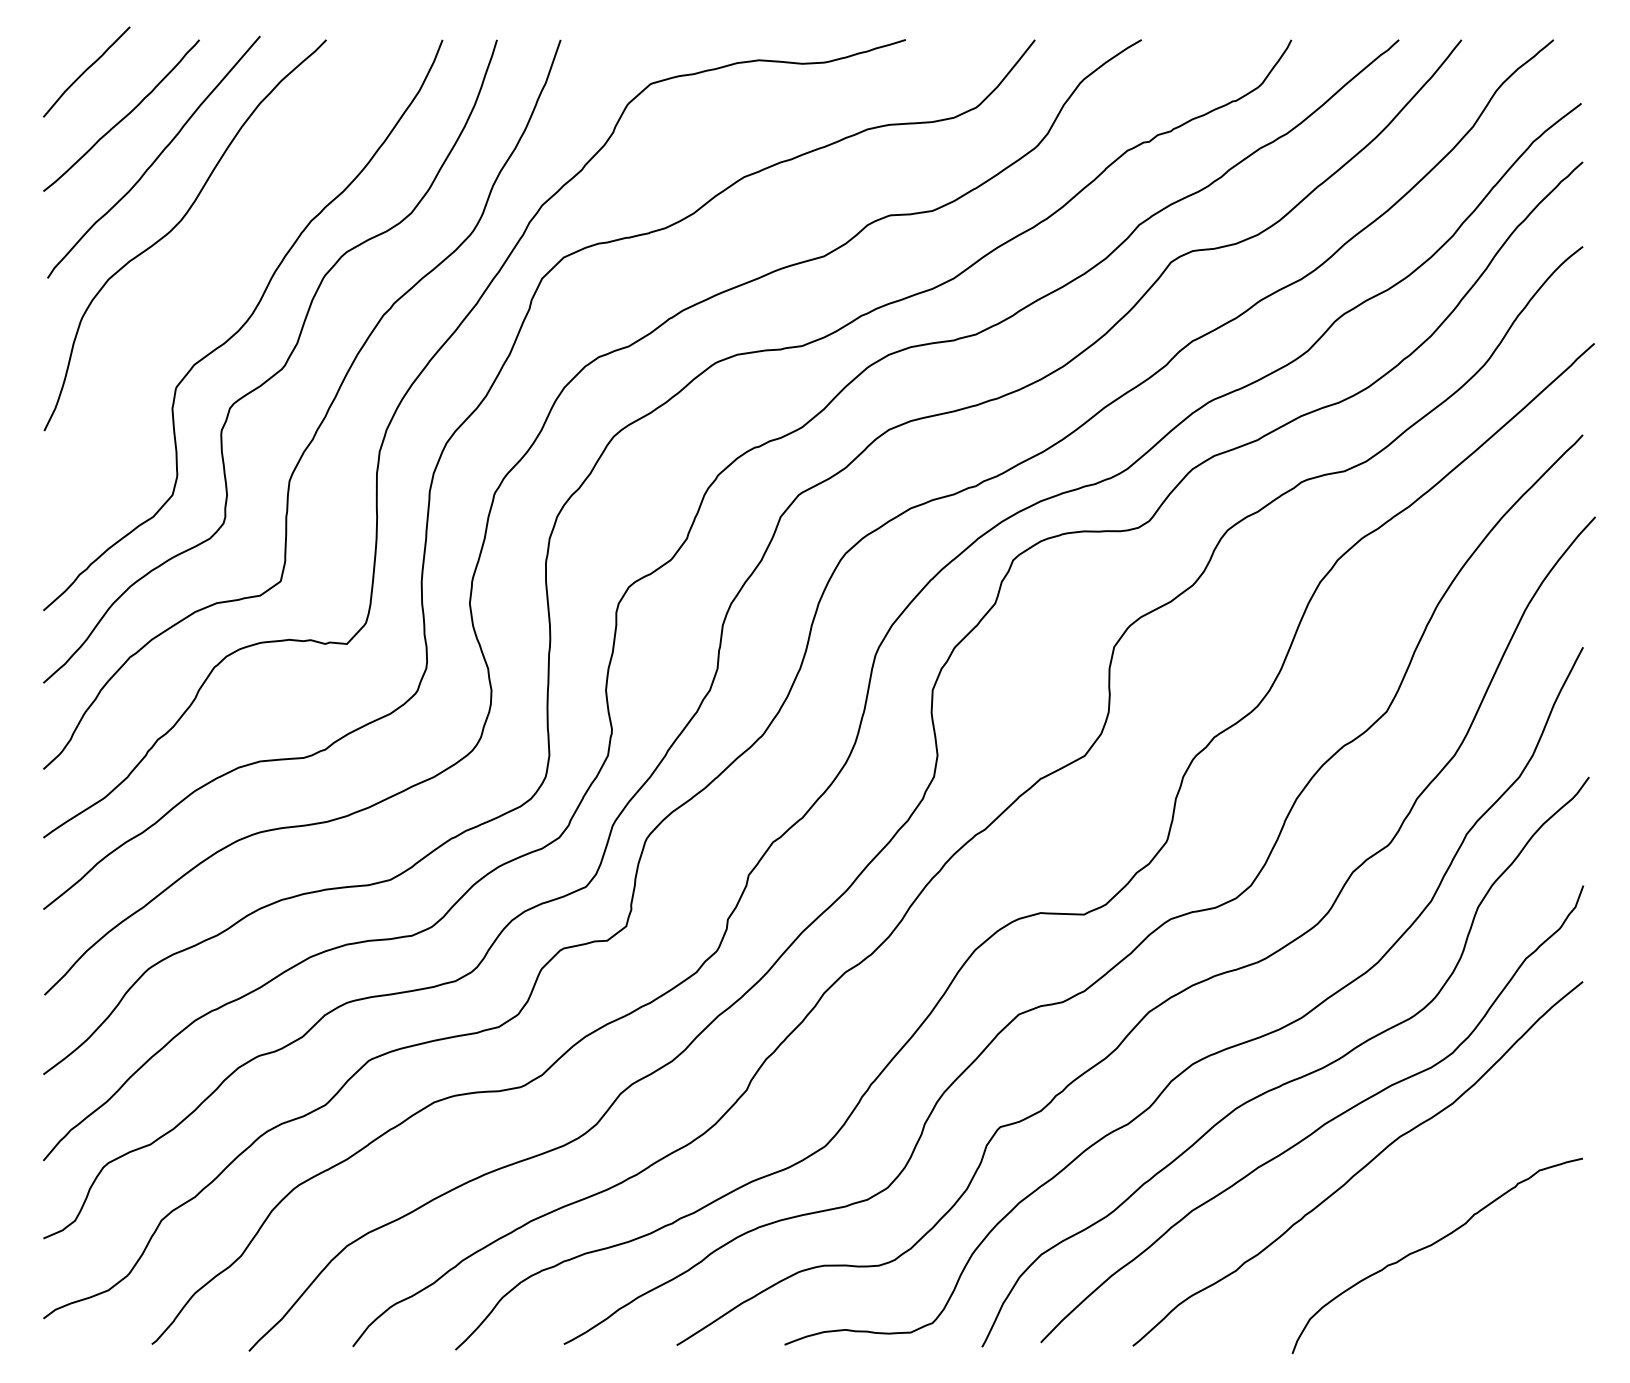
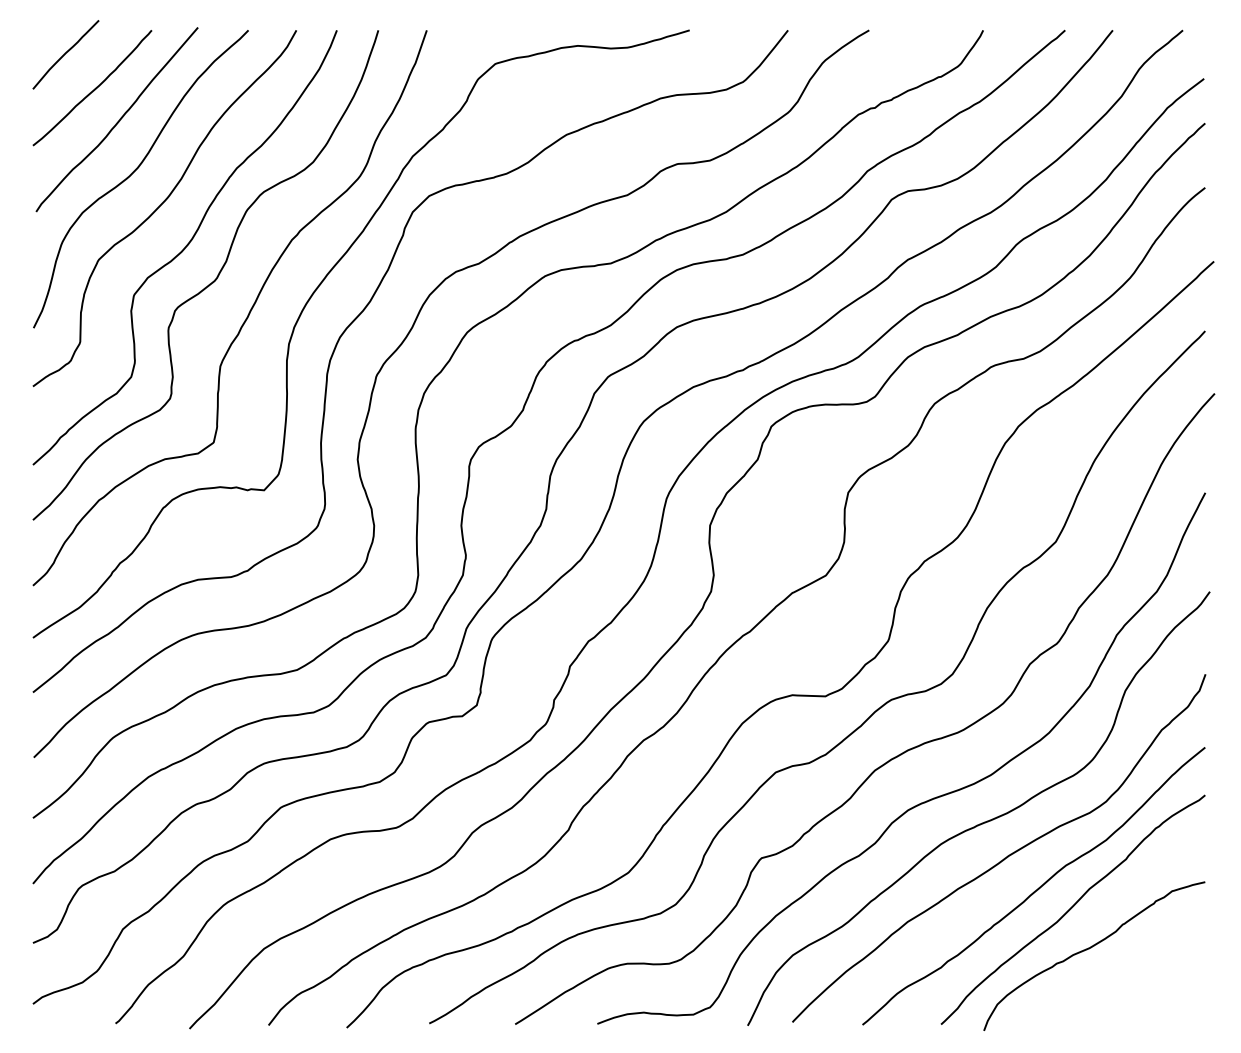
curve: (212, 269) -> (161, 205), added
curve: (1408, 1193) -> (1072, 908), added

